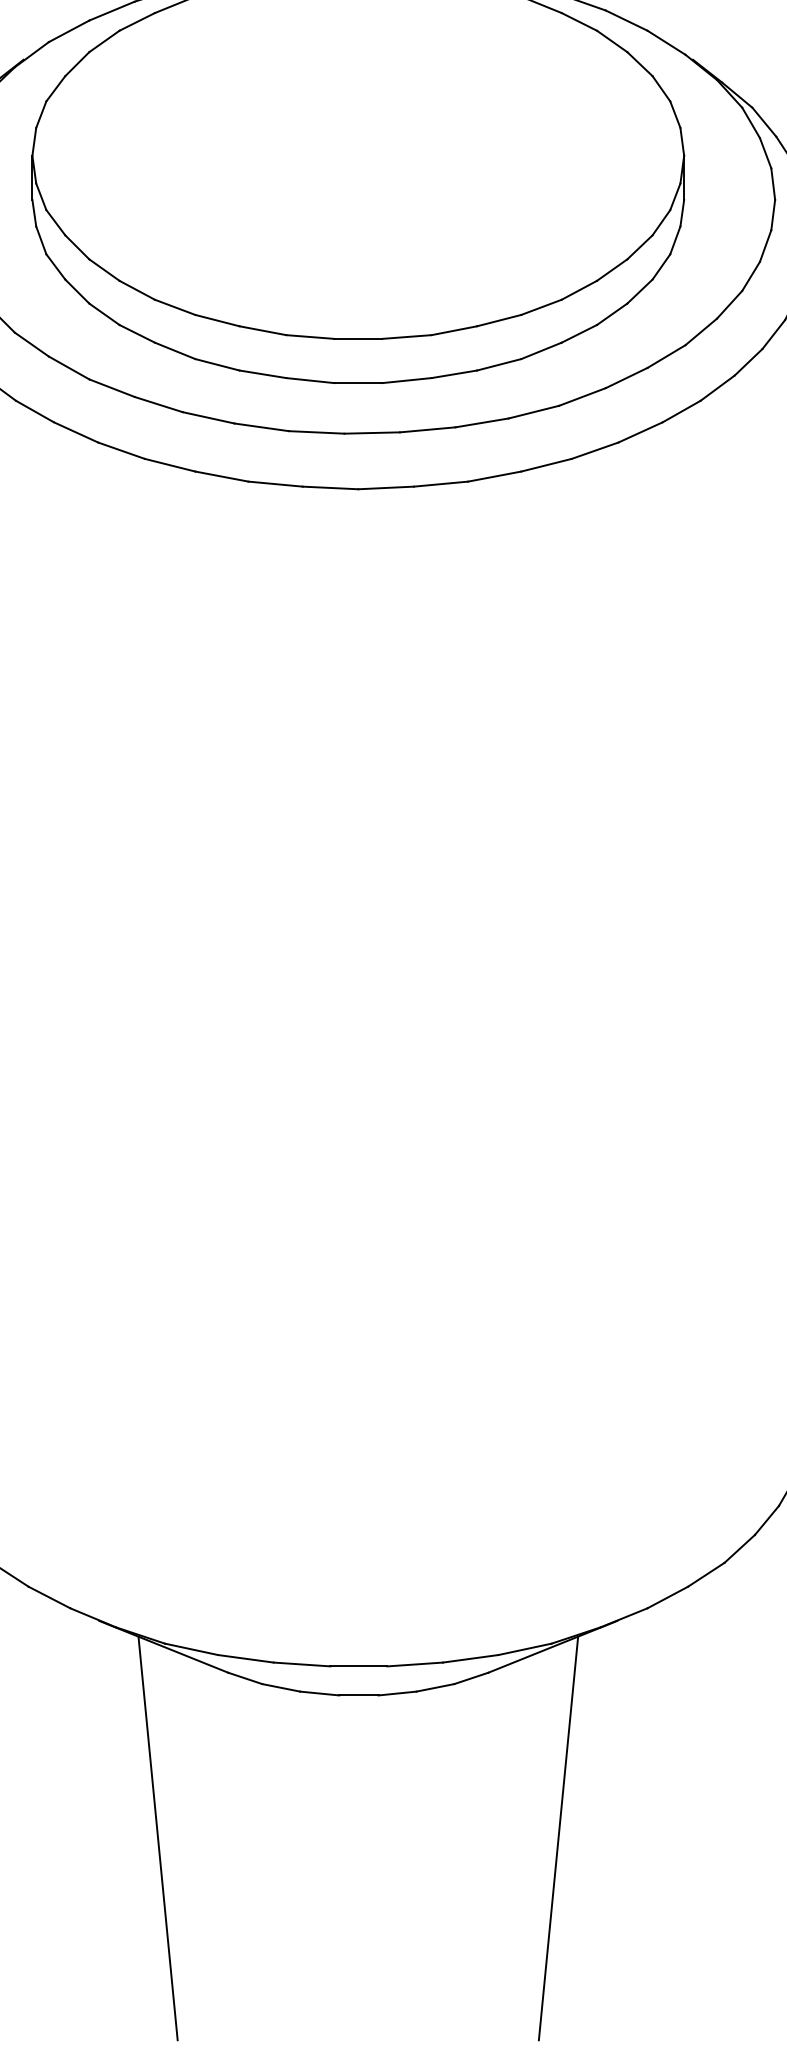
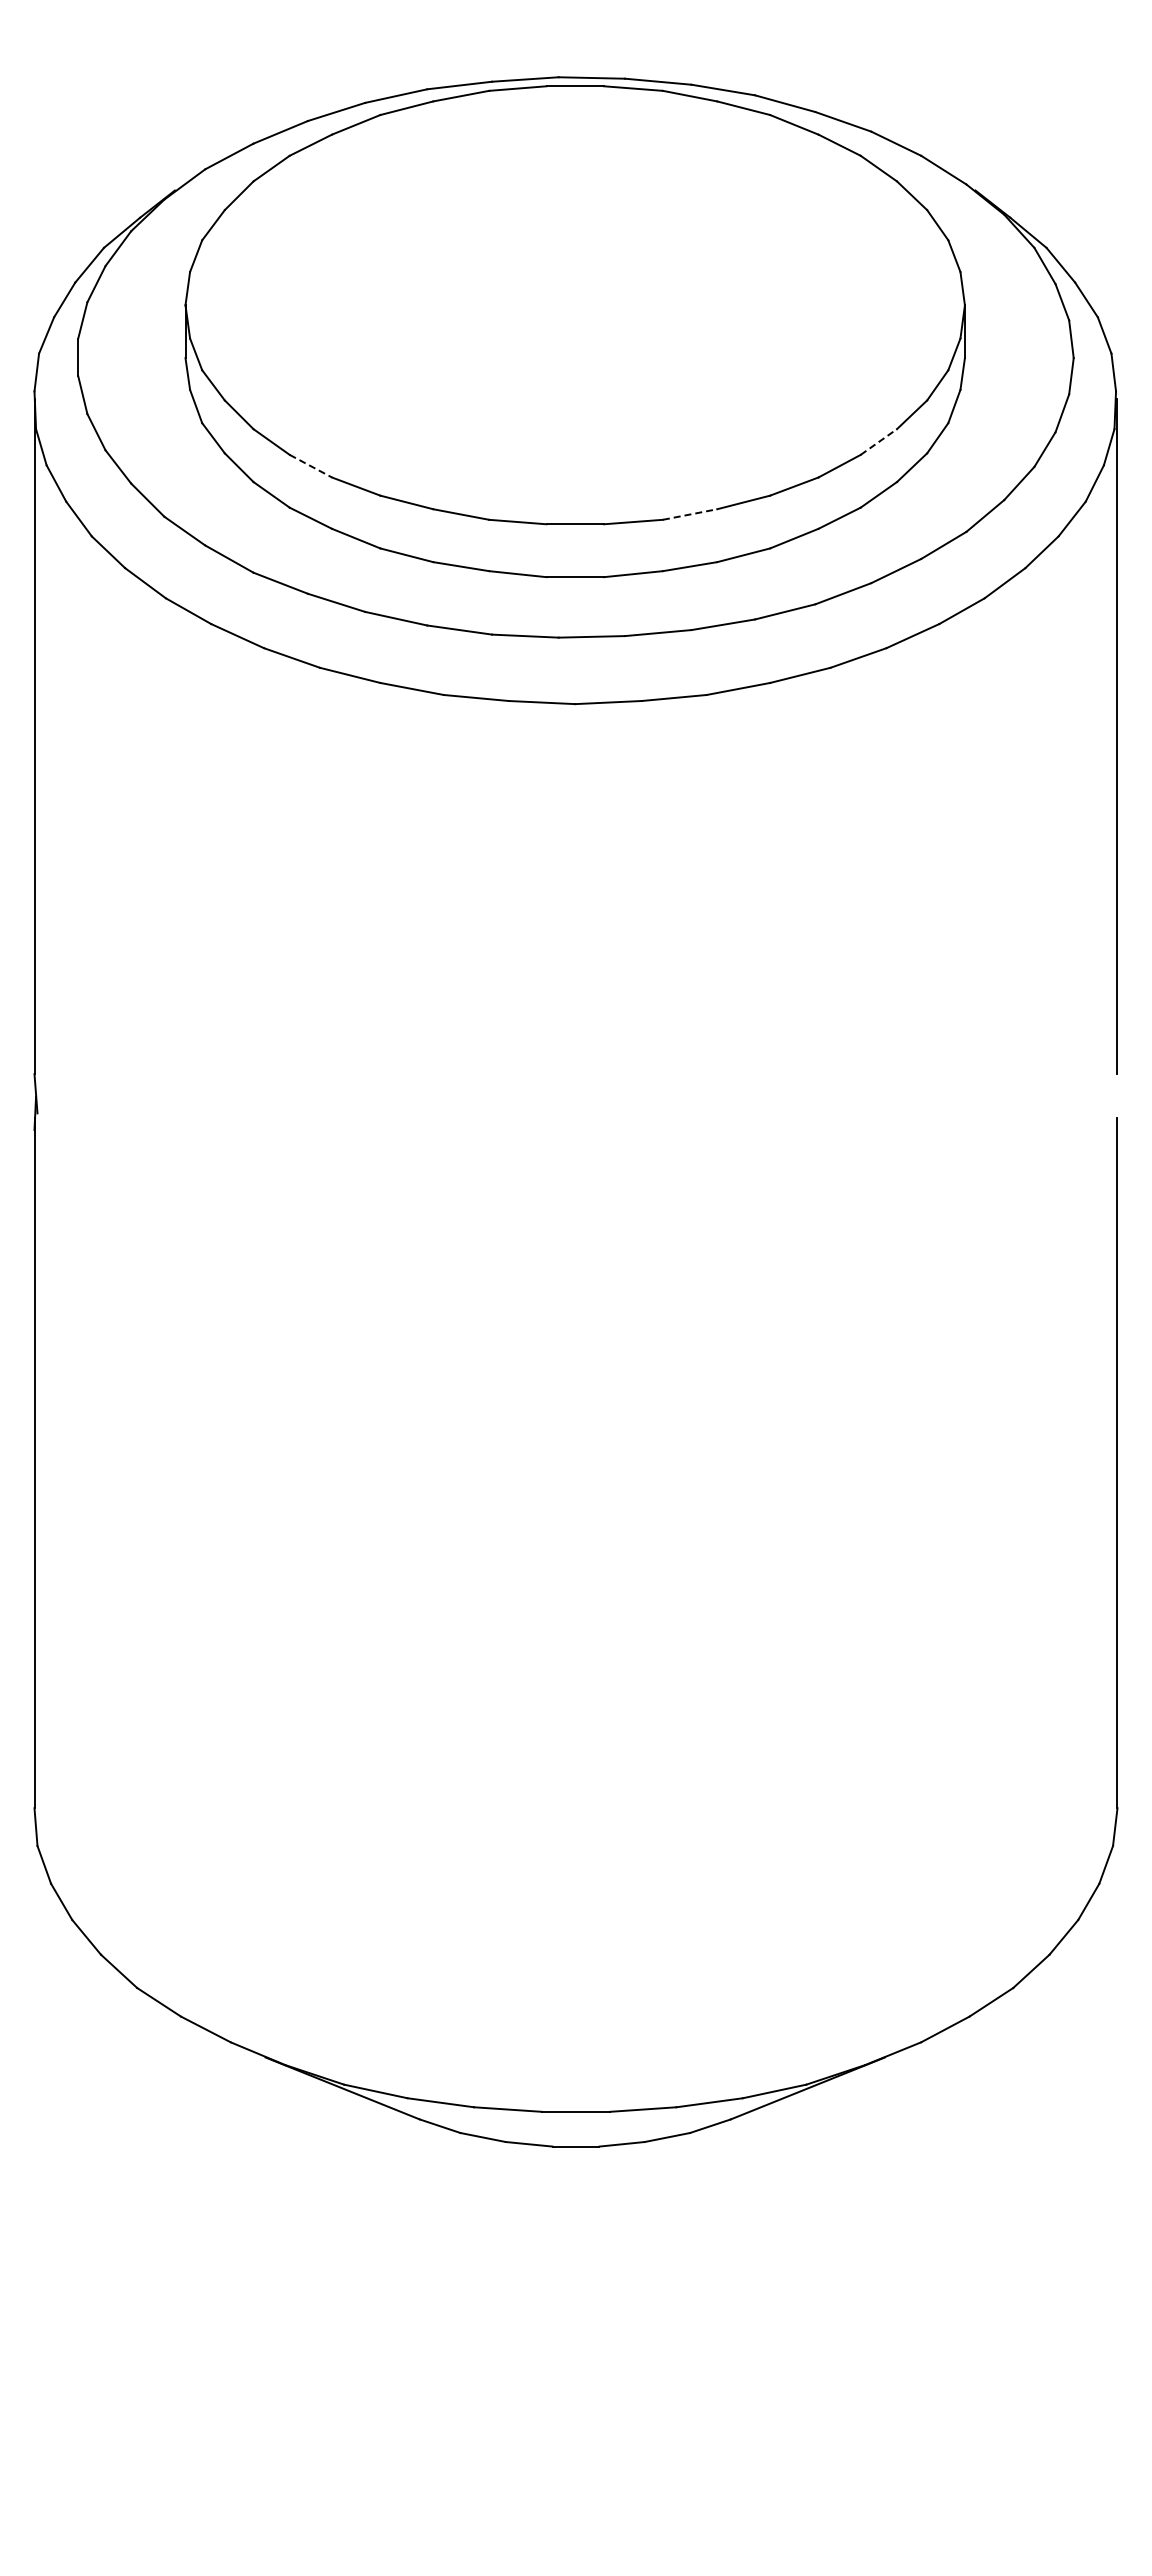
line: (612, 269) -> (879, 441), solid -> dashed
line: (136, 290) -> (310, 466), solid -> dashed
line: (454, 330) -> (690, 514), solid -> dashed
line: (157, 1838) -> (335, 2317), removed
line: (558, 1838) -> (814, 2317), removed

